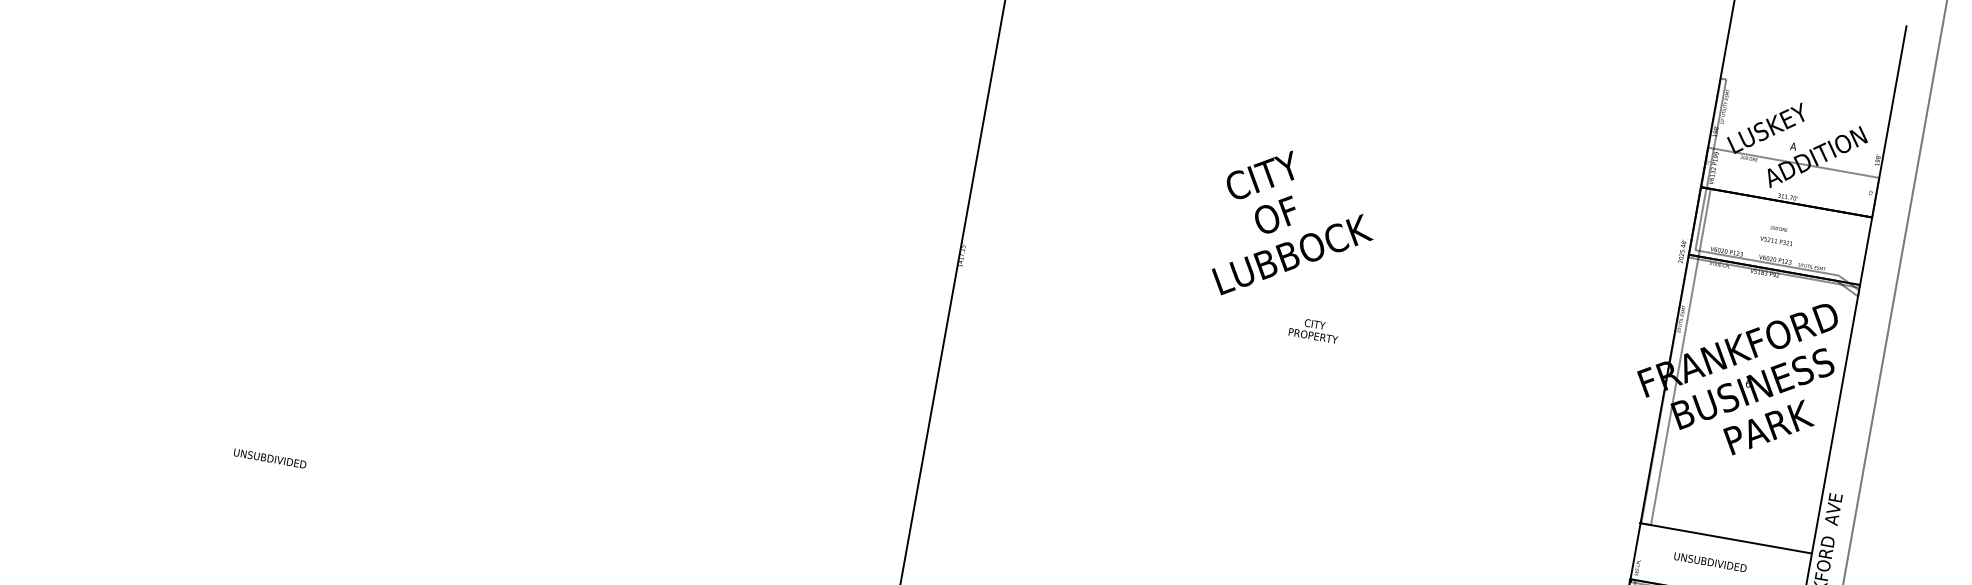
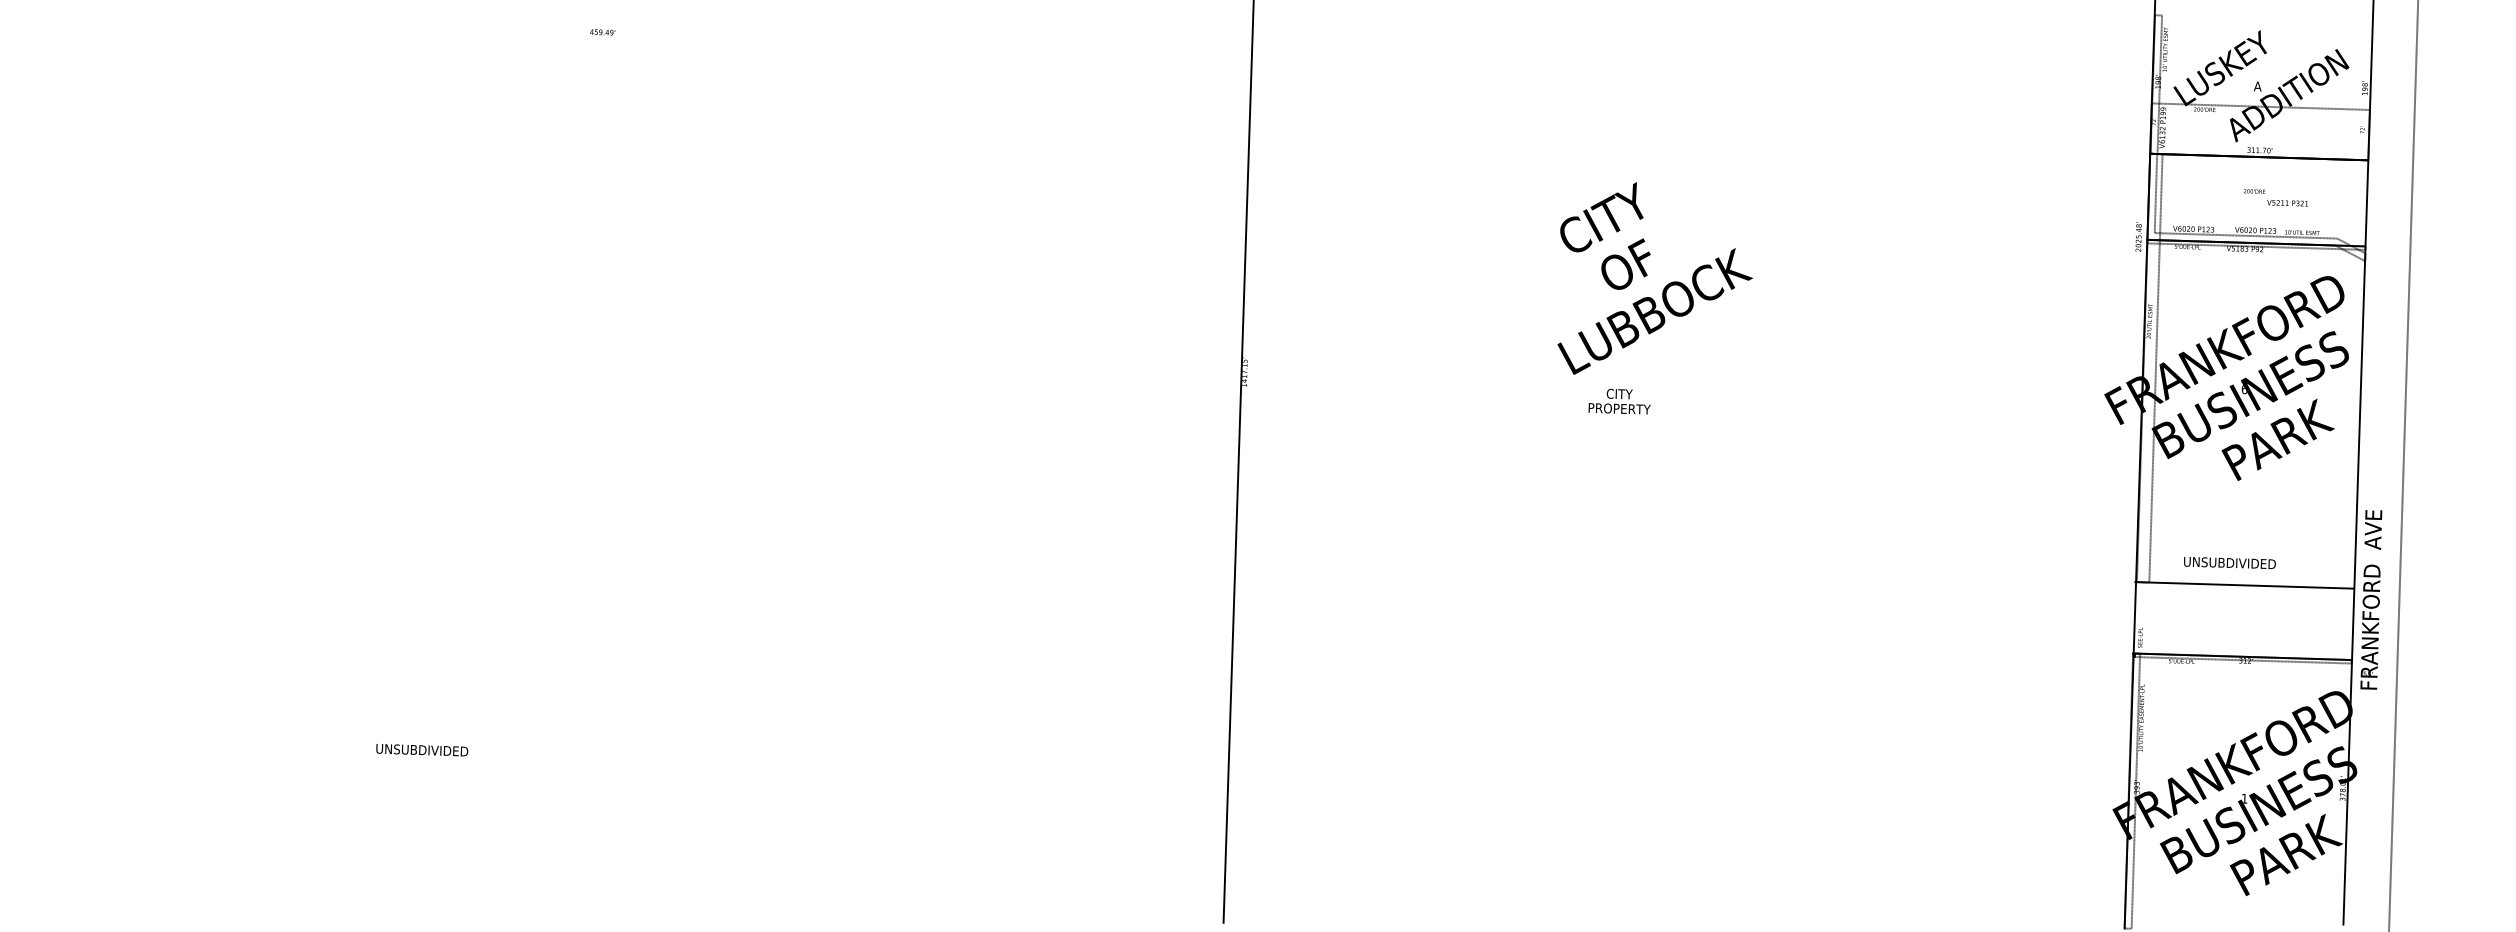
text: (1776, 240) -> (2287, 202), moved
text: (1314, 330) -> (1619, 401), moved
text: (1710, 561) -> (2229, 562), moved

